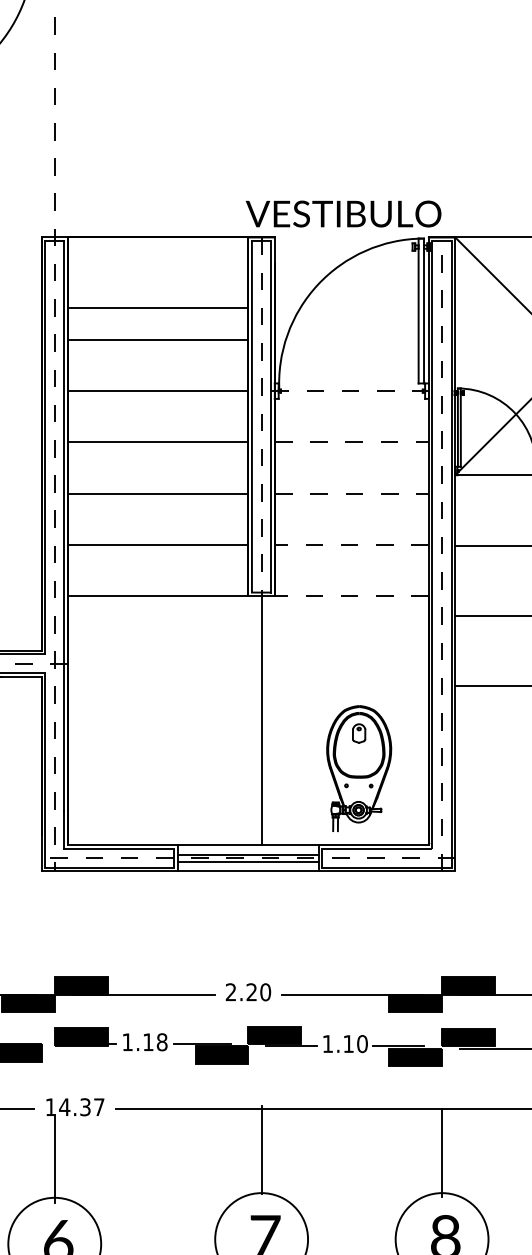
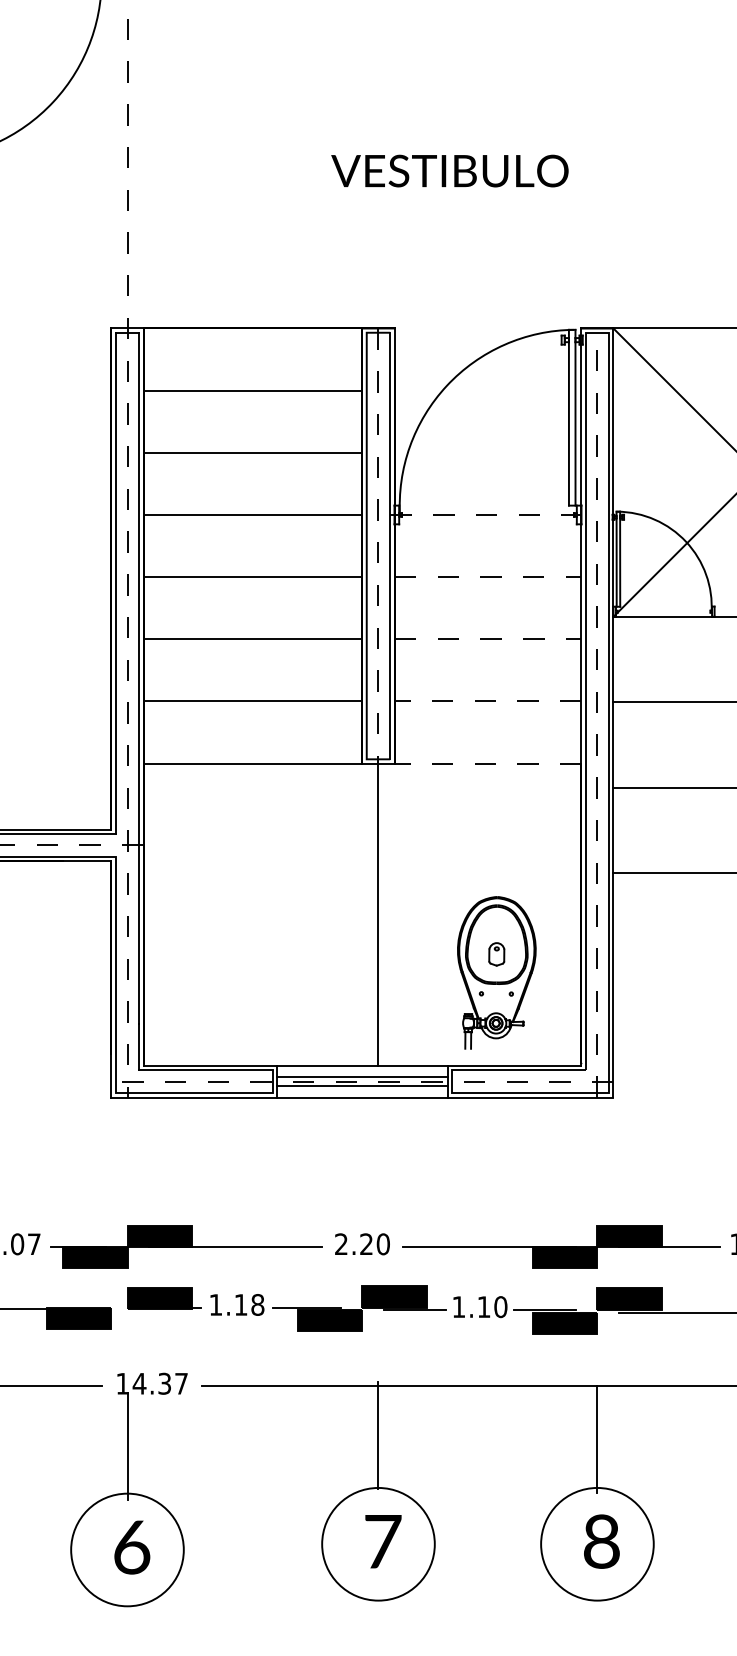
text: (343, 213) -> (449, 170), moved
line: (157, 308) -> (252, 390), moved
part: (358, 733) -> (496, 954), moved

